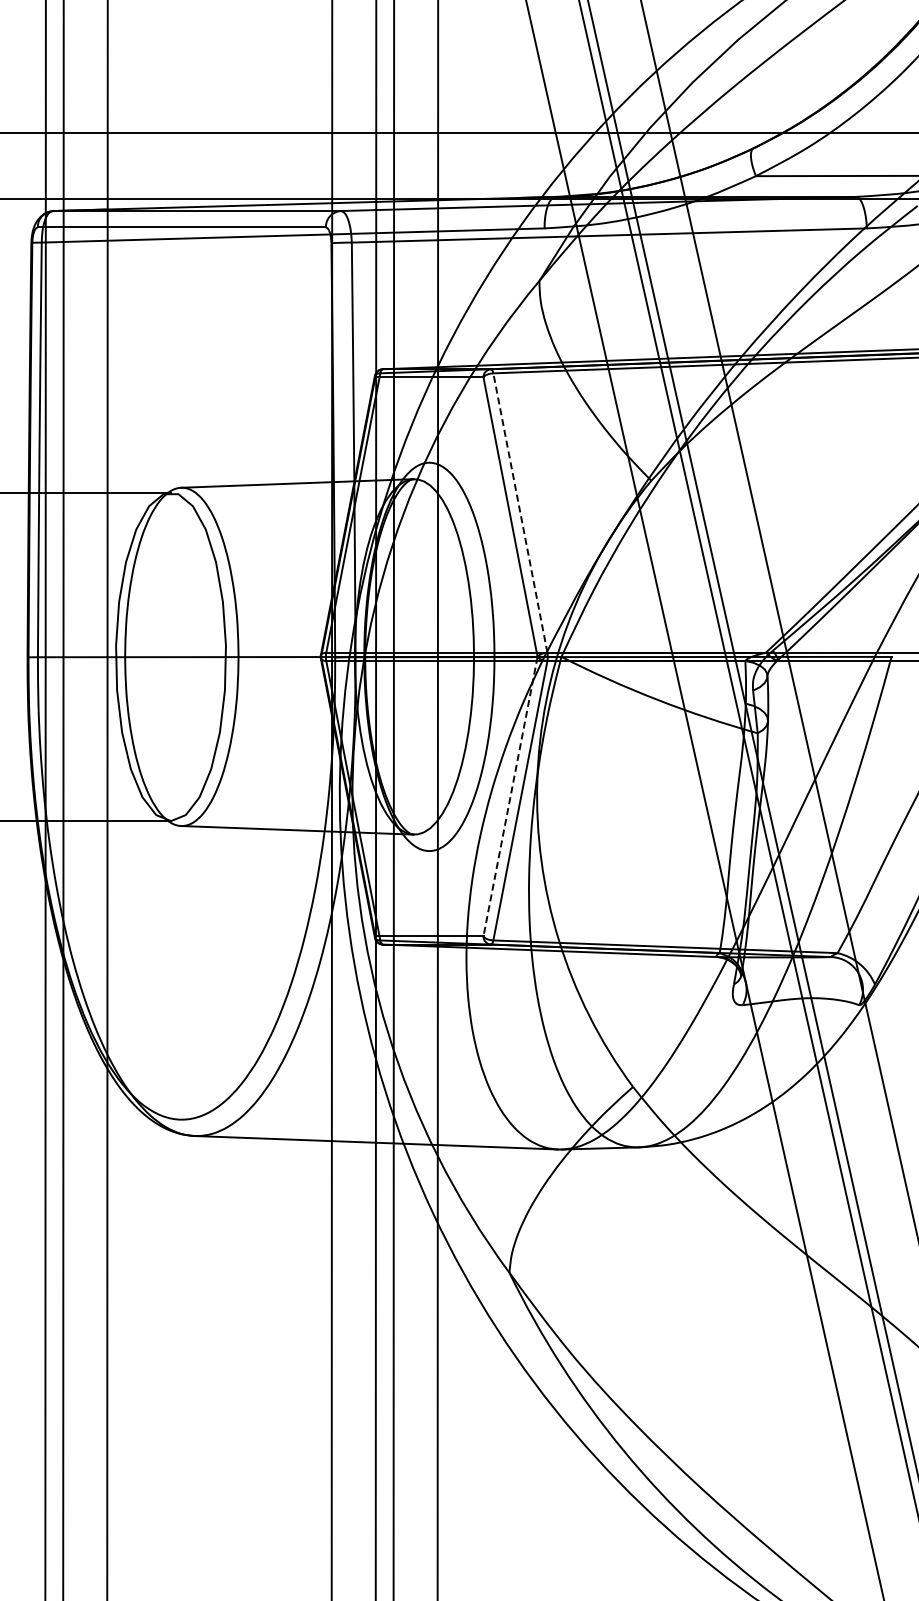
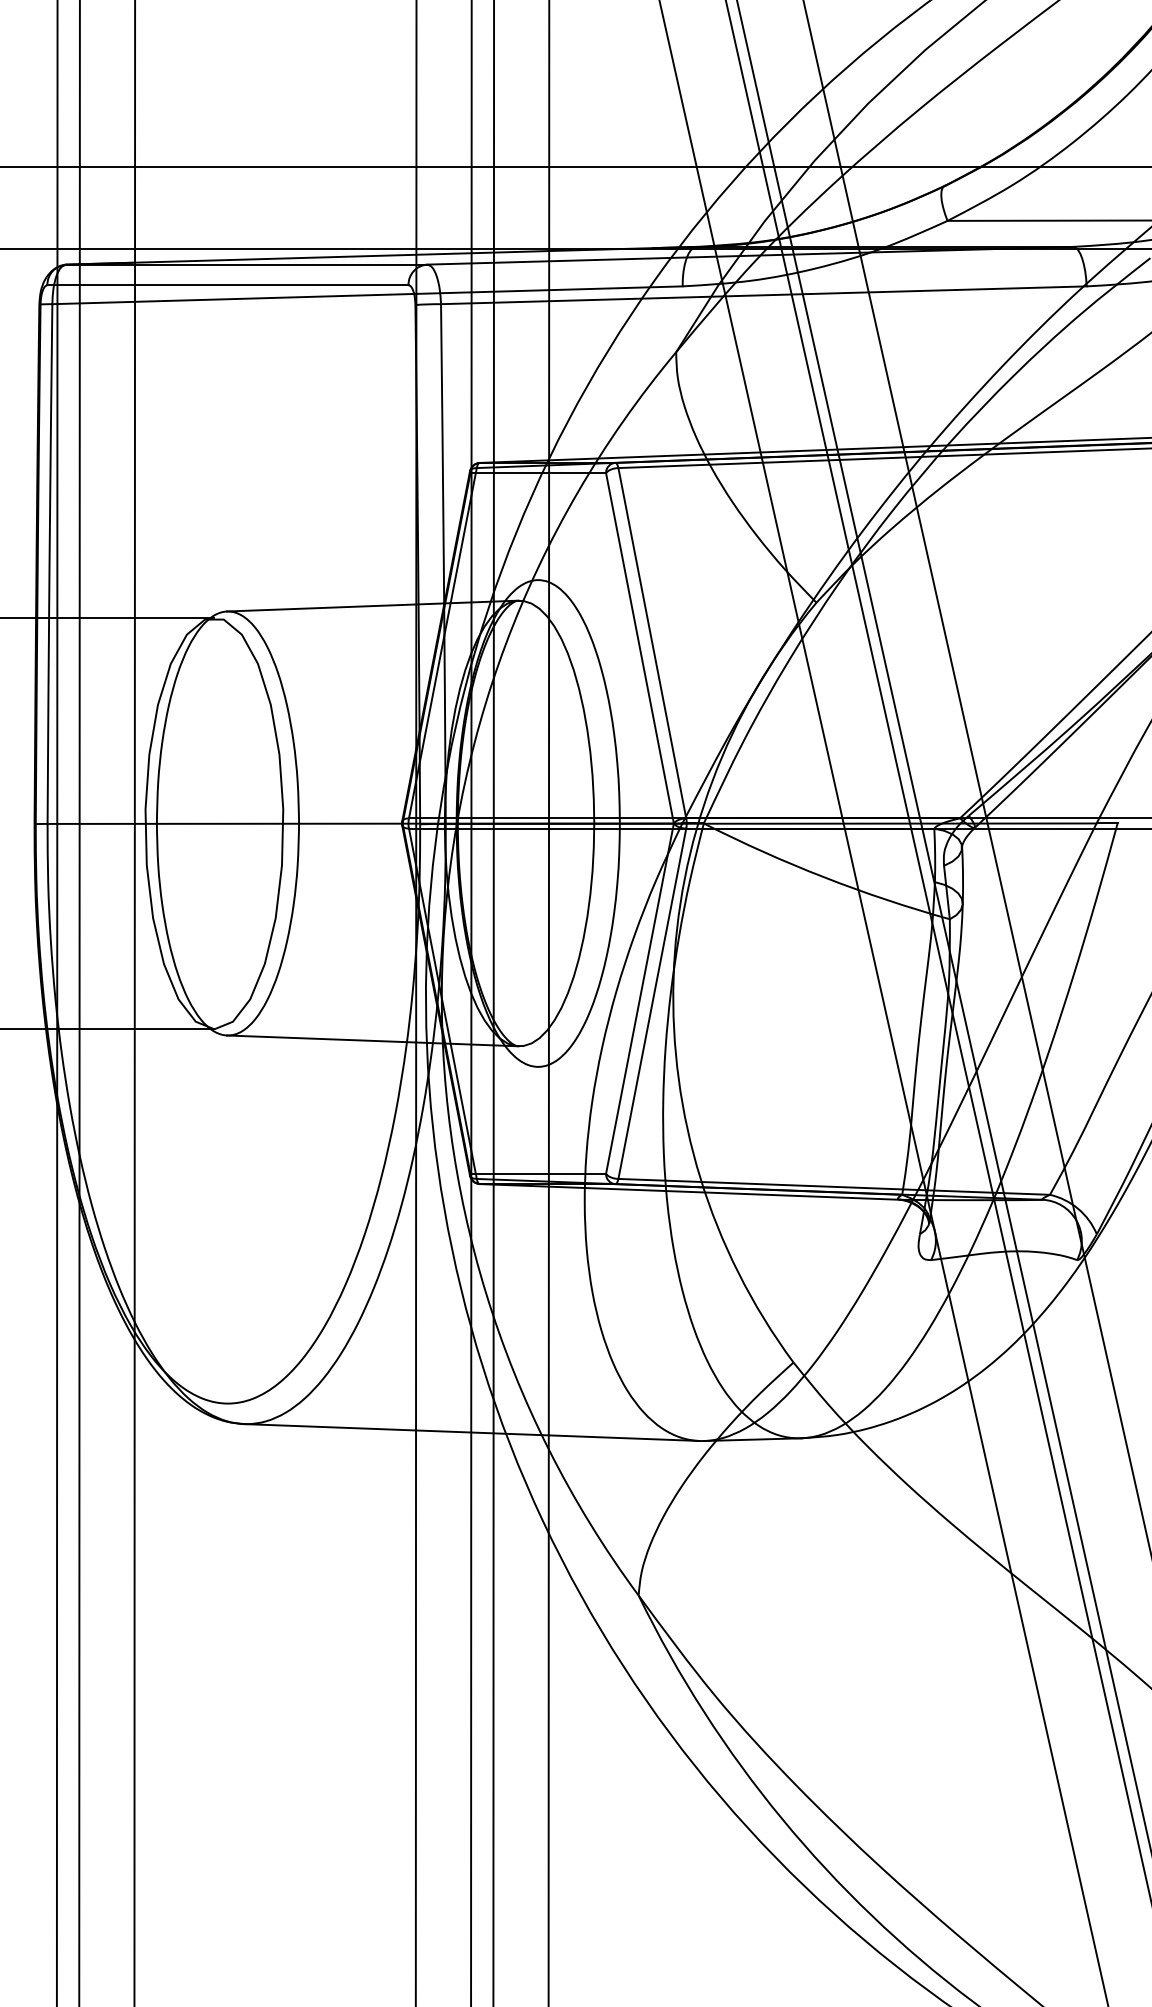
line: (520, 512) -> (652, 642), dashed -> solid
line: (510, 797) -> (639, 999), dashed -> solid

